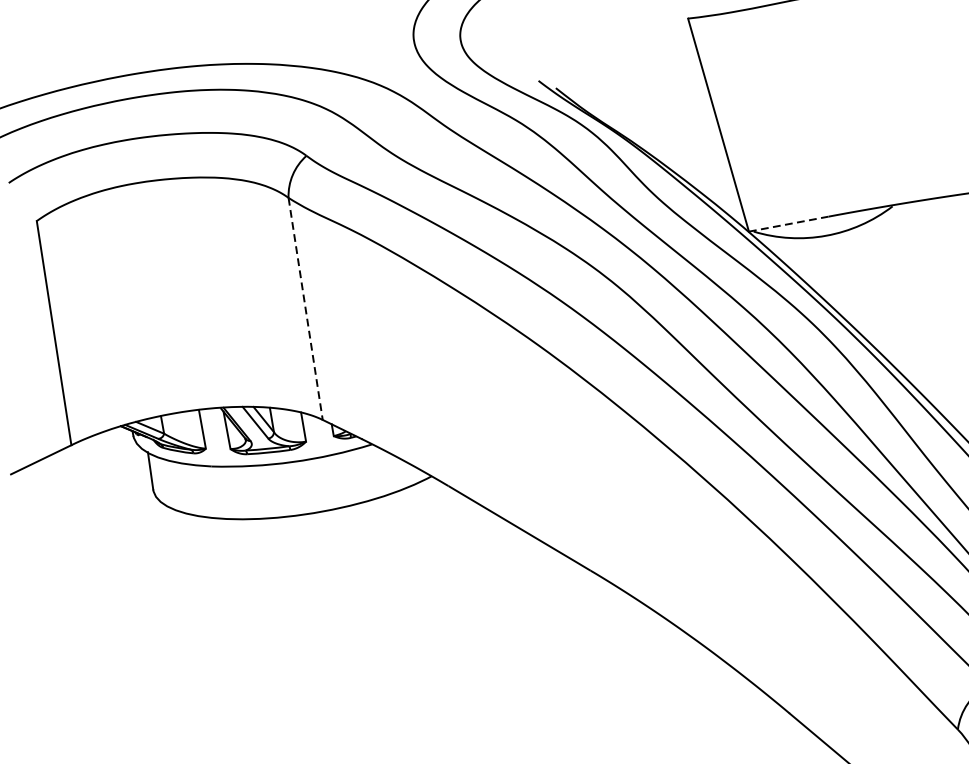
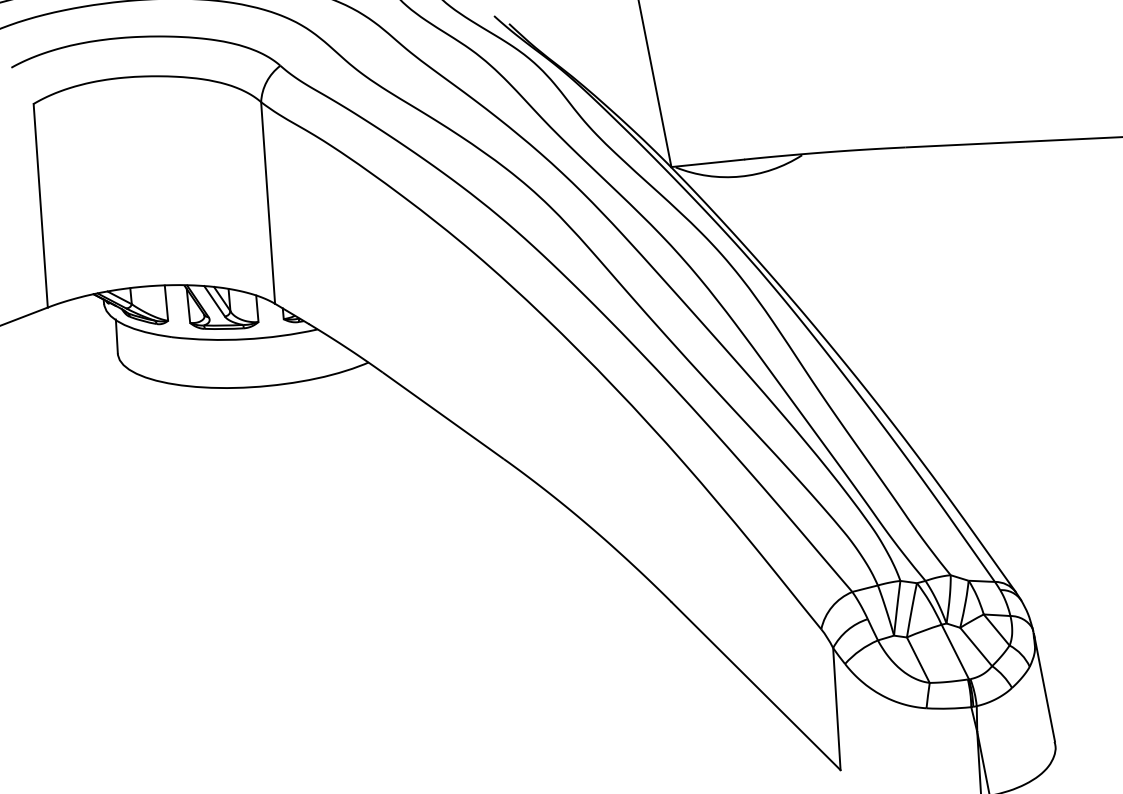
line: (788, 224) -> (707, 163), dashed -> solid
line: (306, 309) -> (268, 203), dashed -> solid

